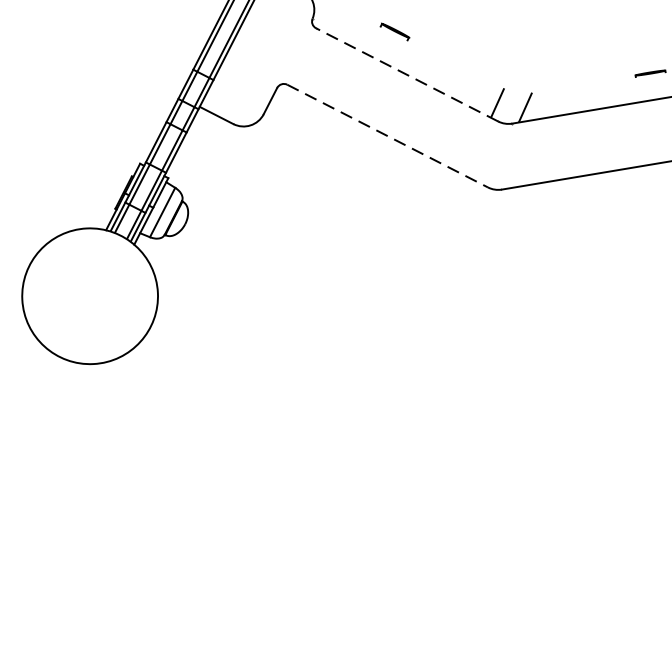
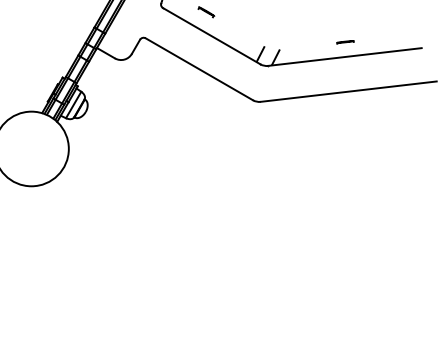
line: (406, 73) -> (211, 35), dashed -> solid
line: (387, 136) -> (199, 69), dashed -> solid

